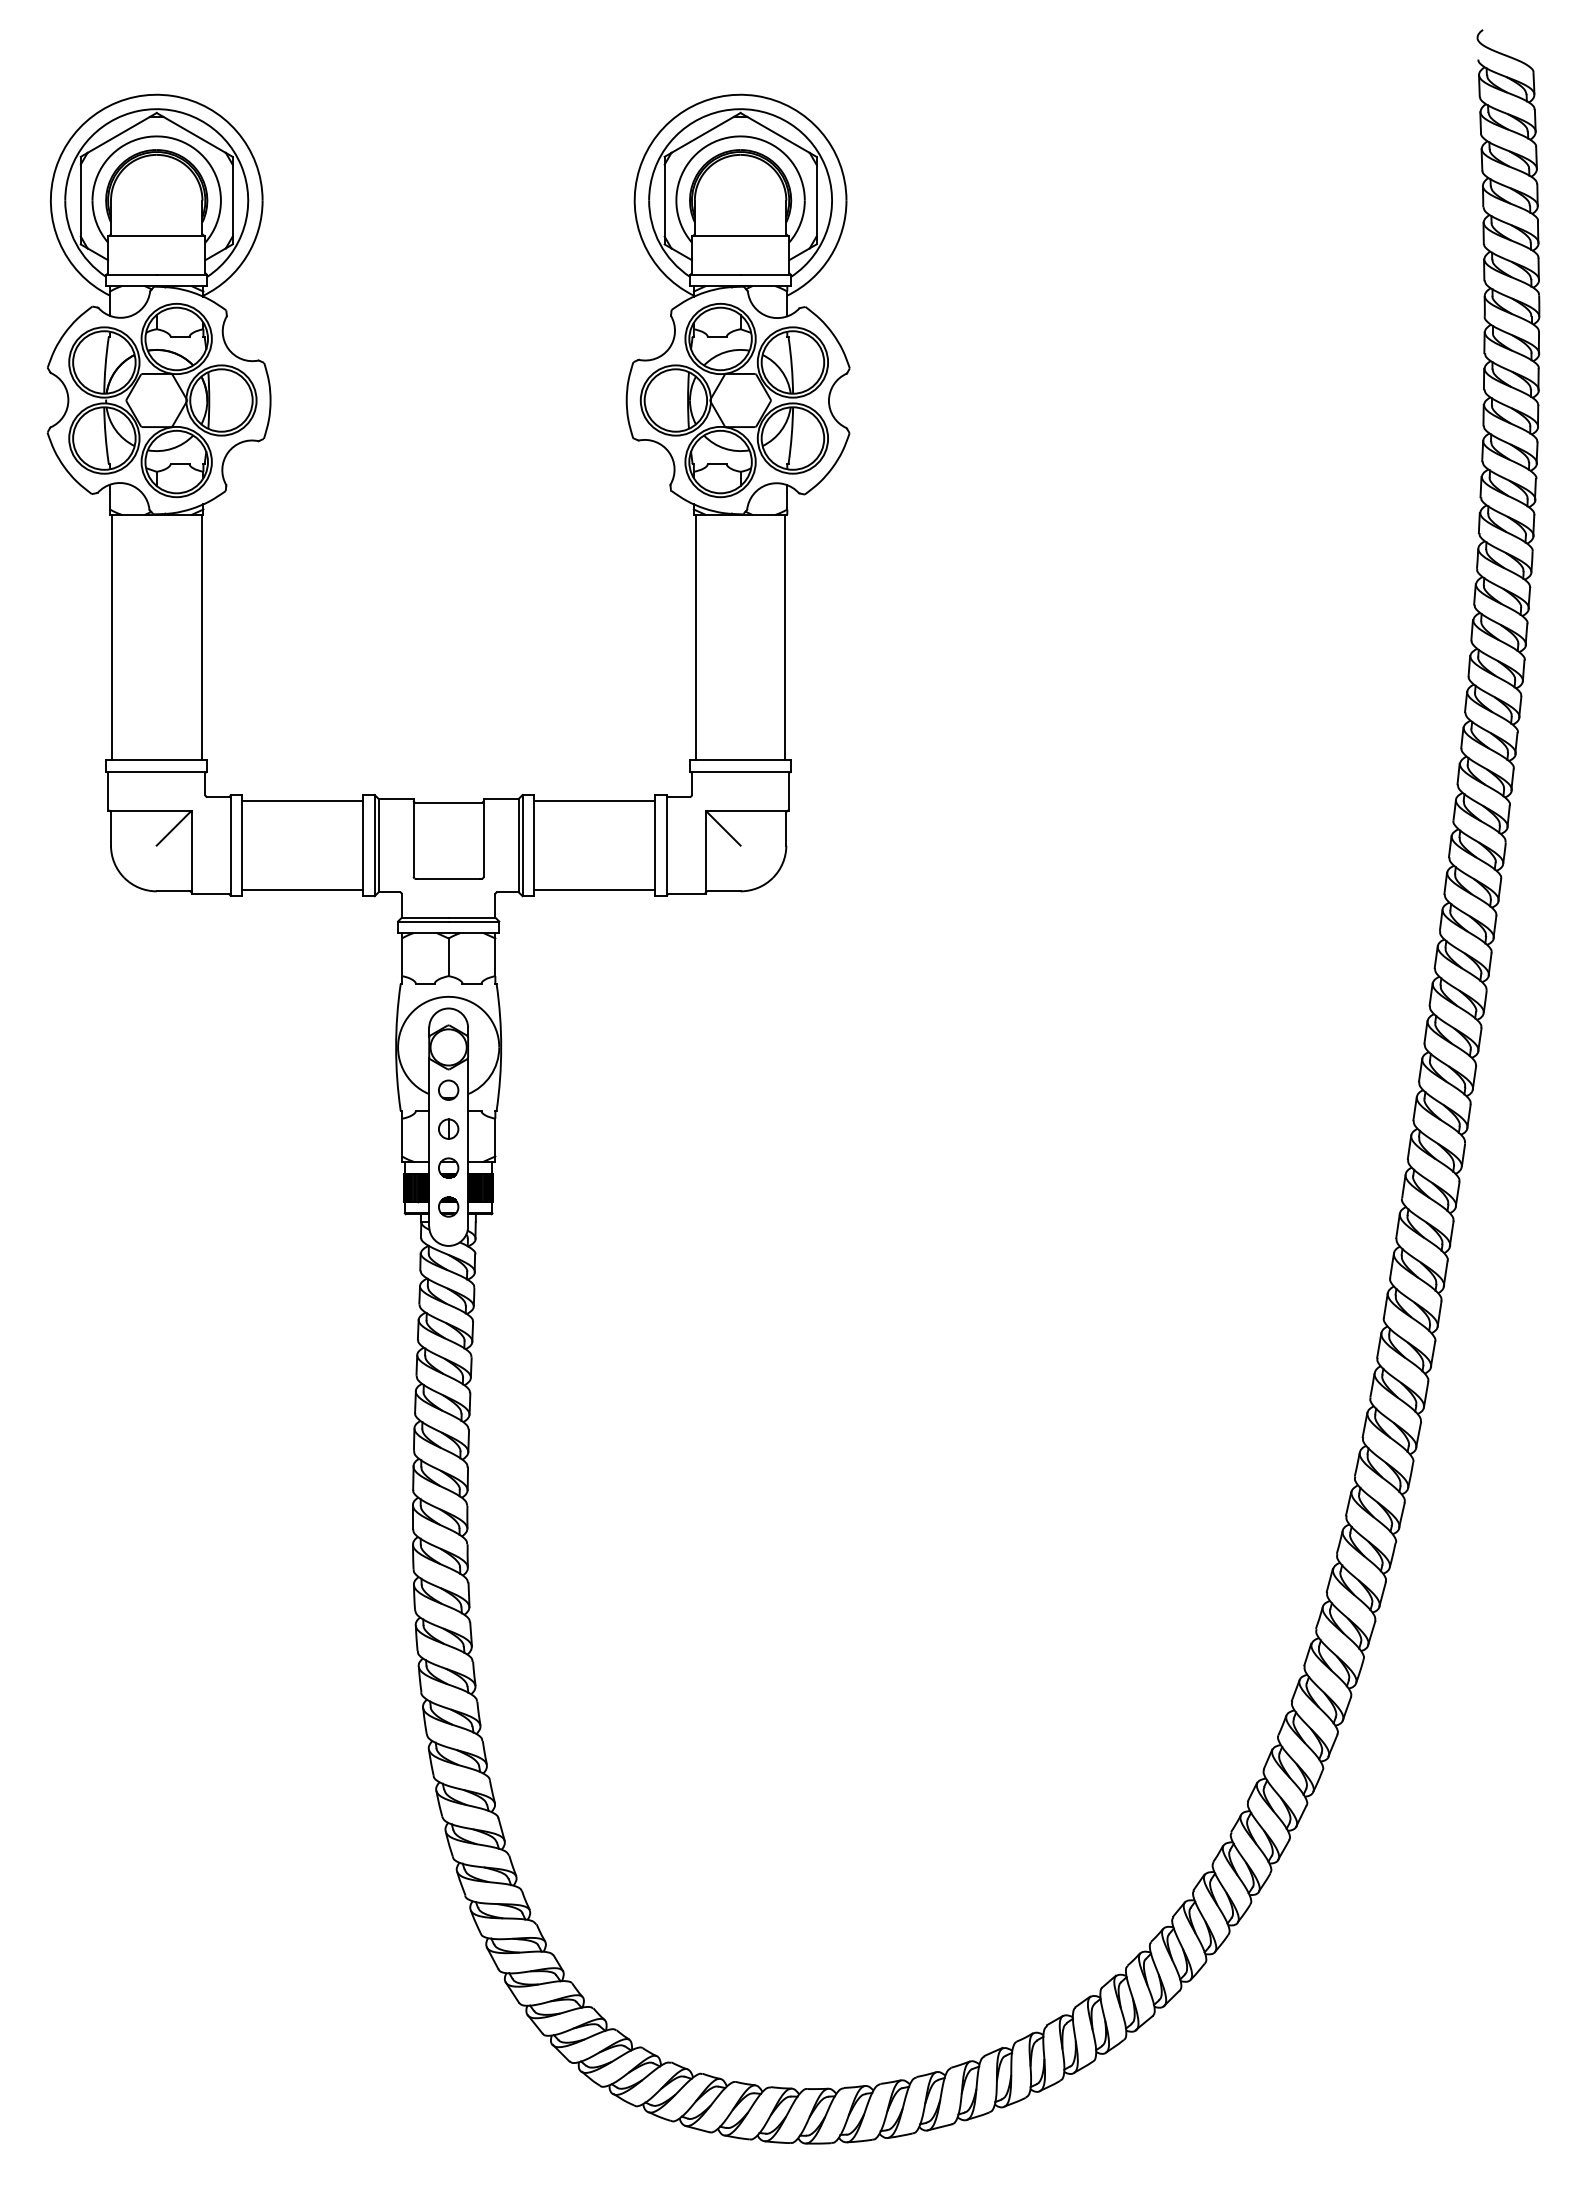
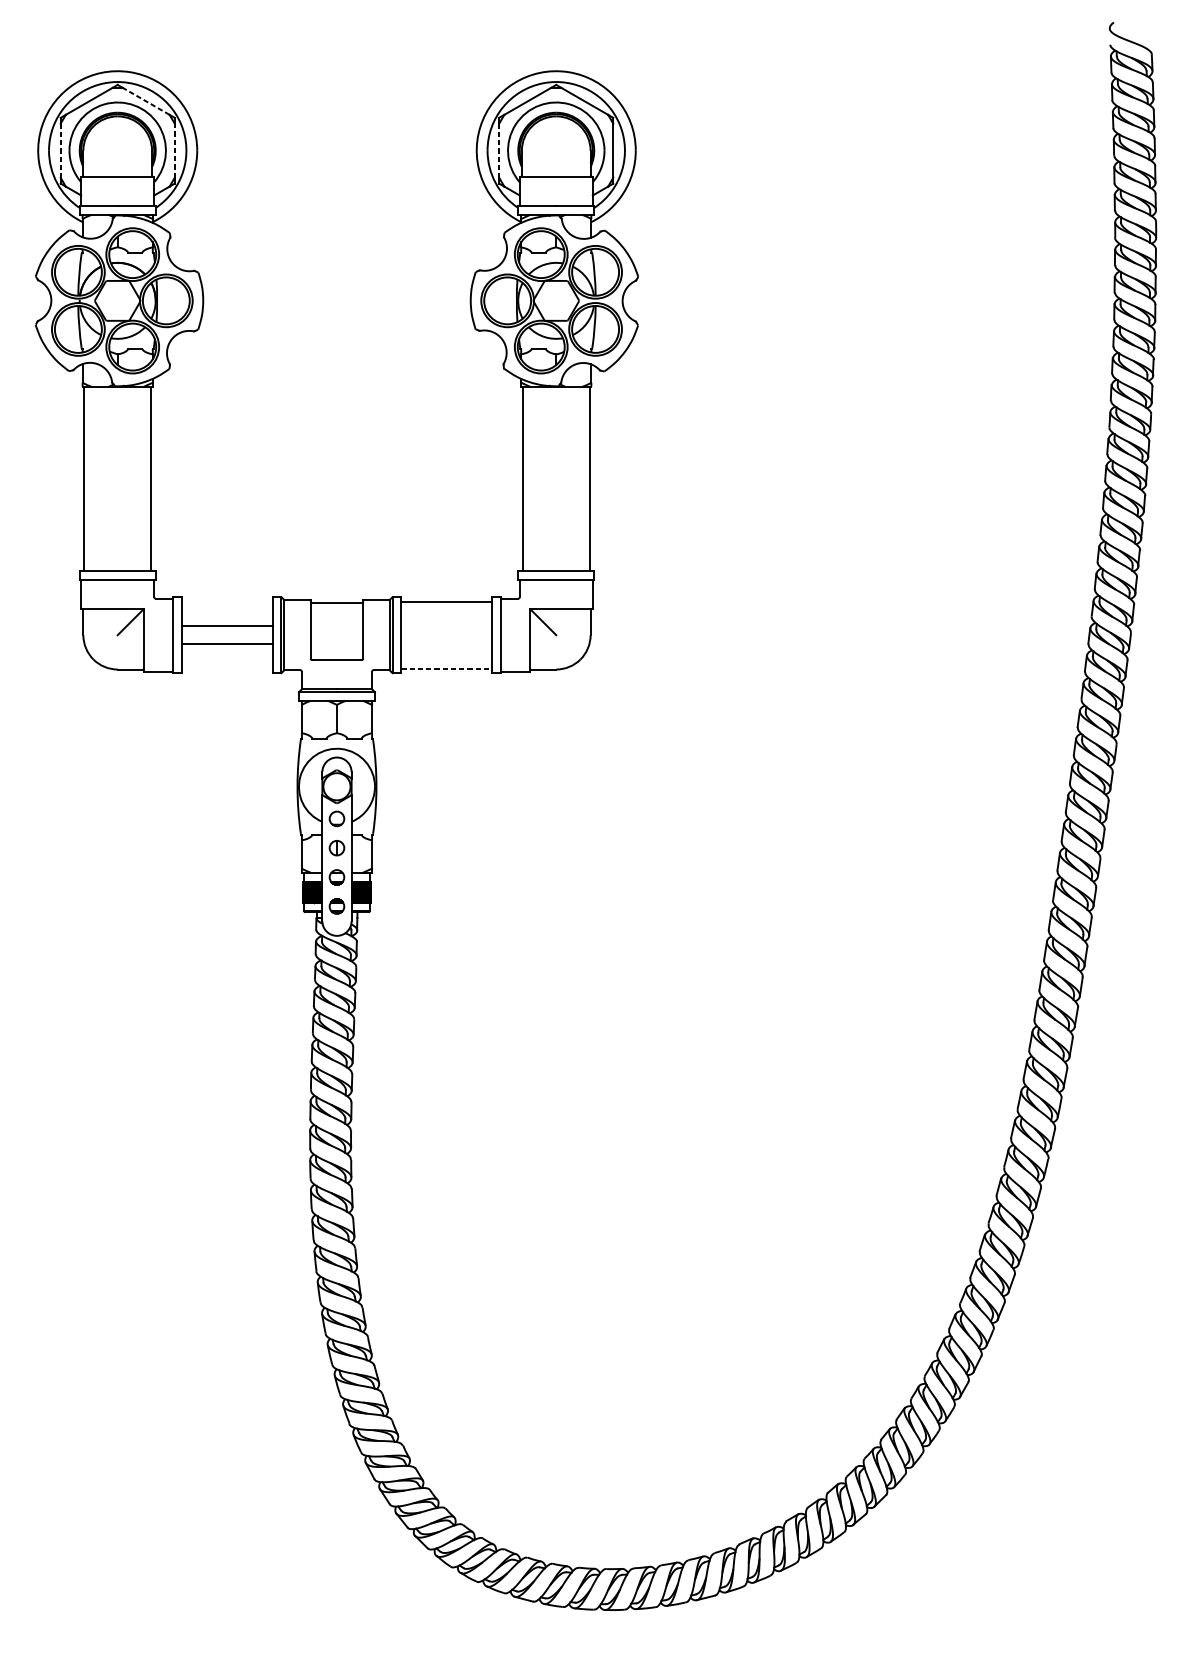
line: (194, 134) -> (146, 101), solid -> dashed
line: (232, 200) -> (174, 150), solid -> dashed
line: (80, 201) -> (60, 151), solid -> dashed
line: (664, 201) -> (499, 151), solid -> dashed
line: (302, 800) -> (227, 644), moved
line: (302, 890) -> (227, 626), moved
line: (595, 890) -> (447, 668), solid -> dashed

